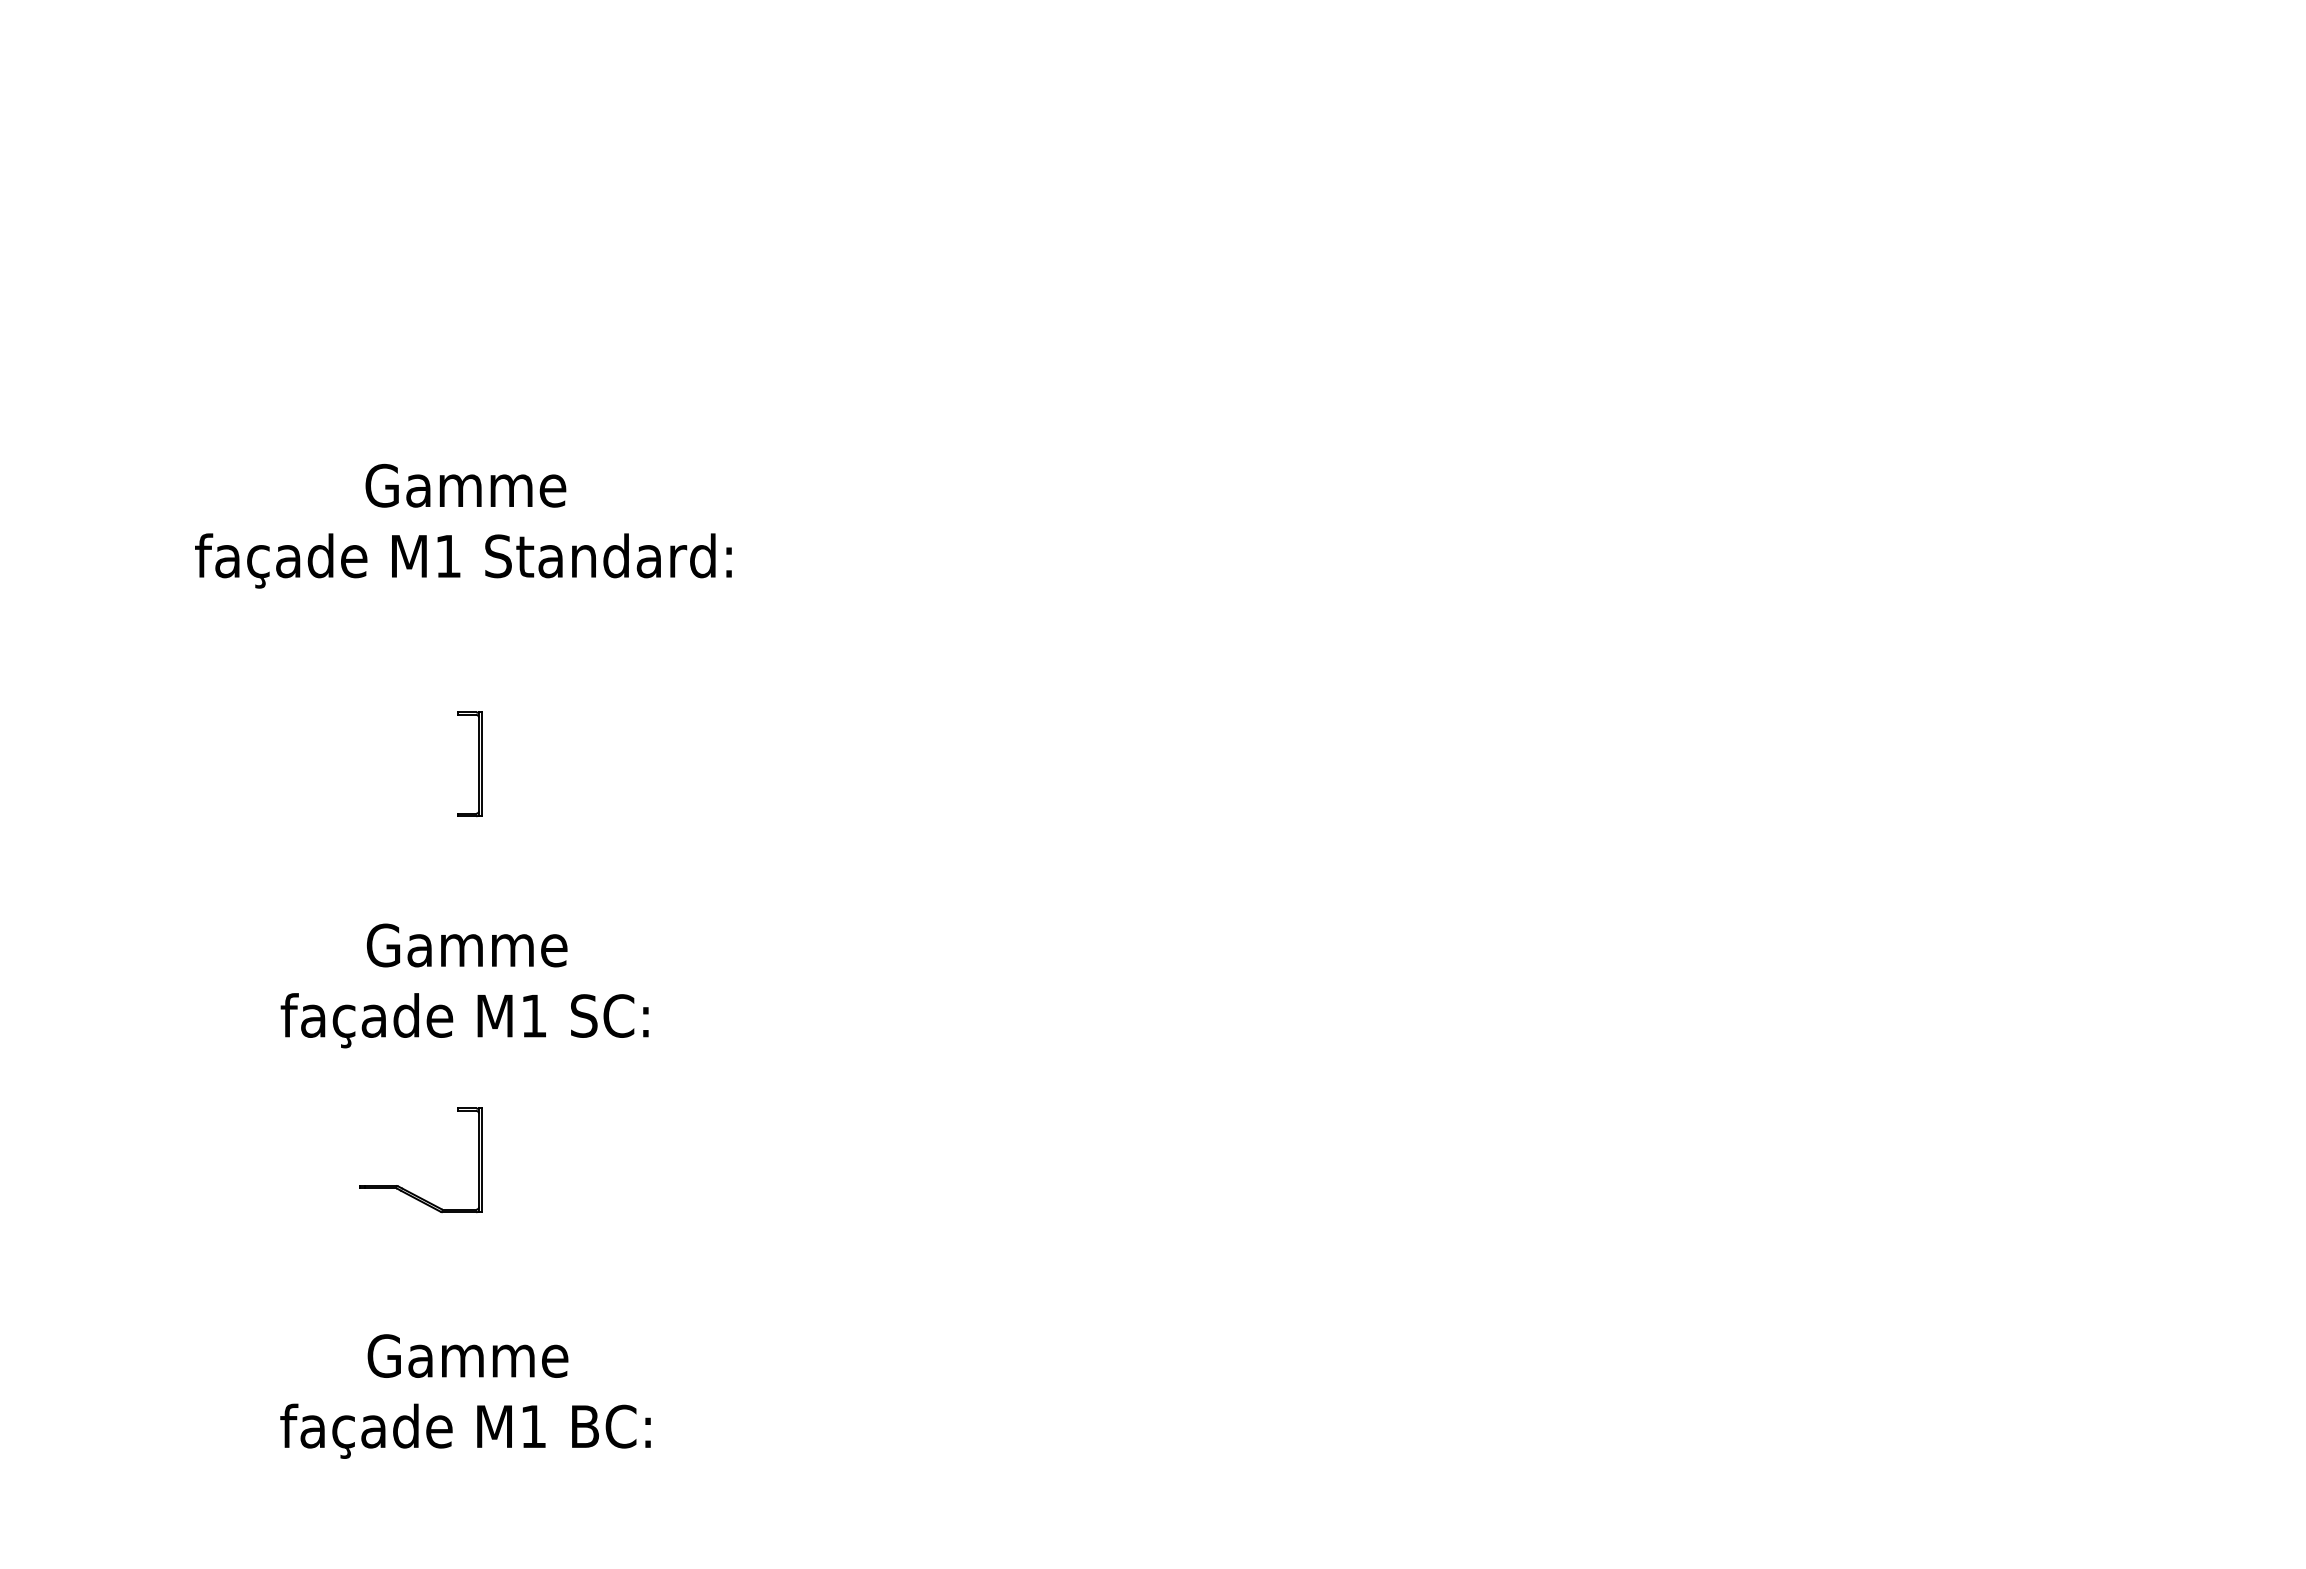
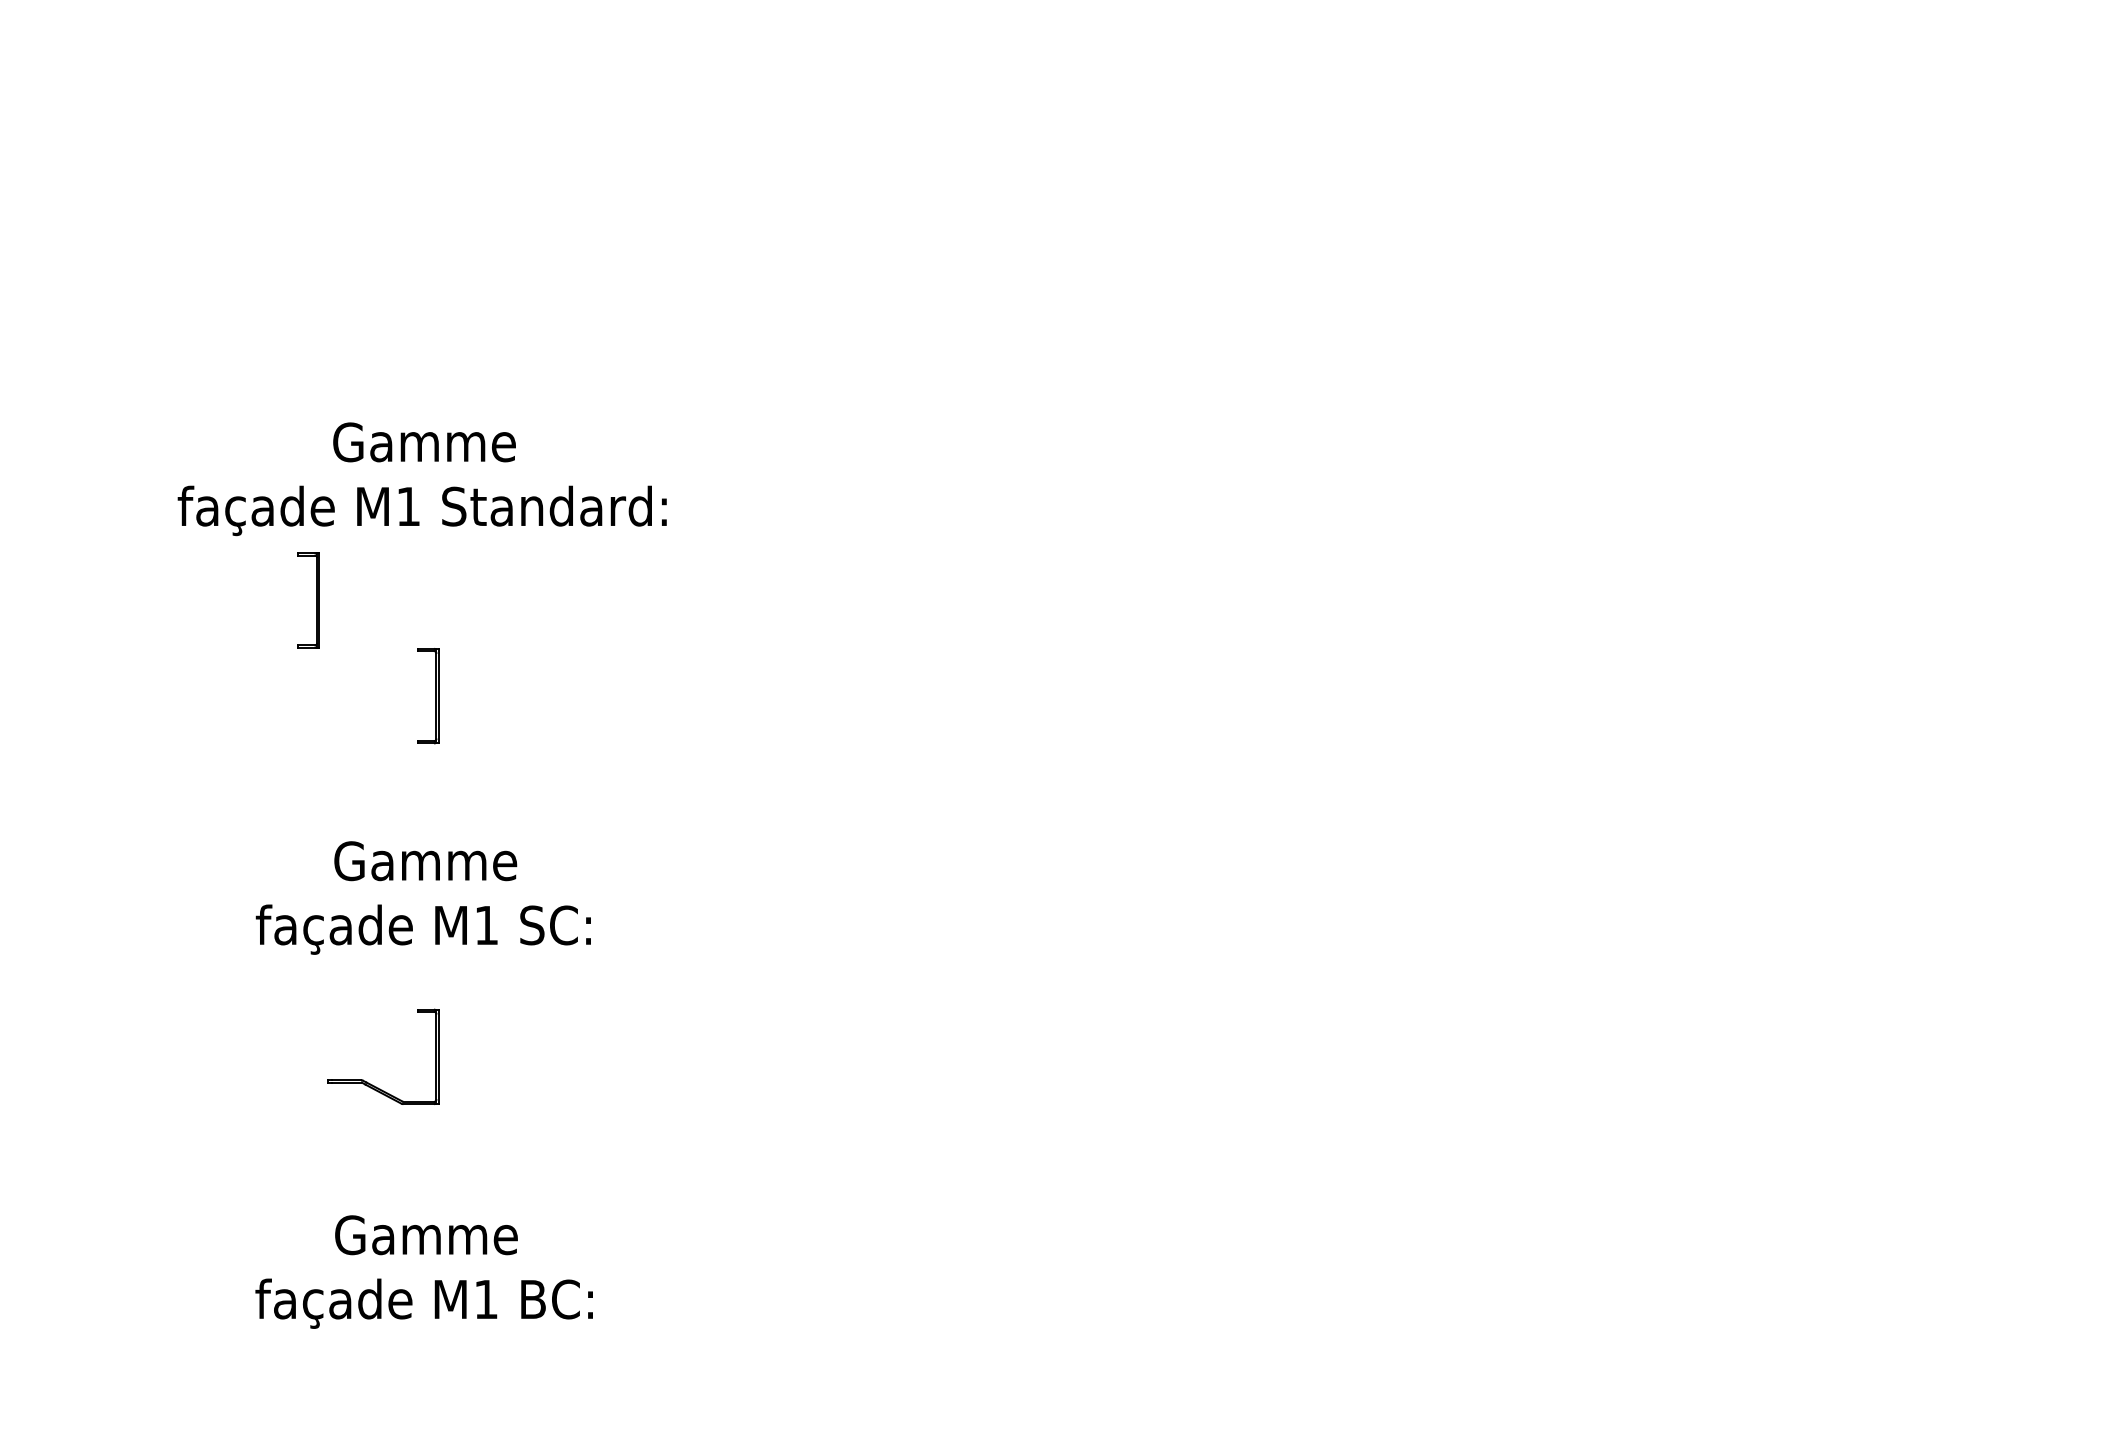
part: (347, 659) -> (316, 600), added

